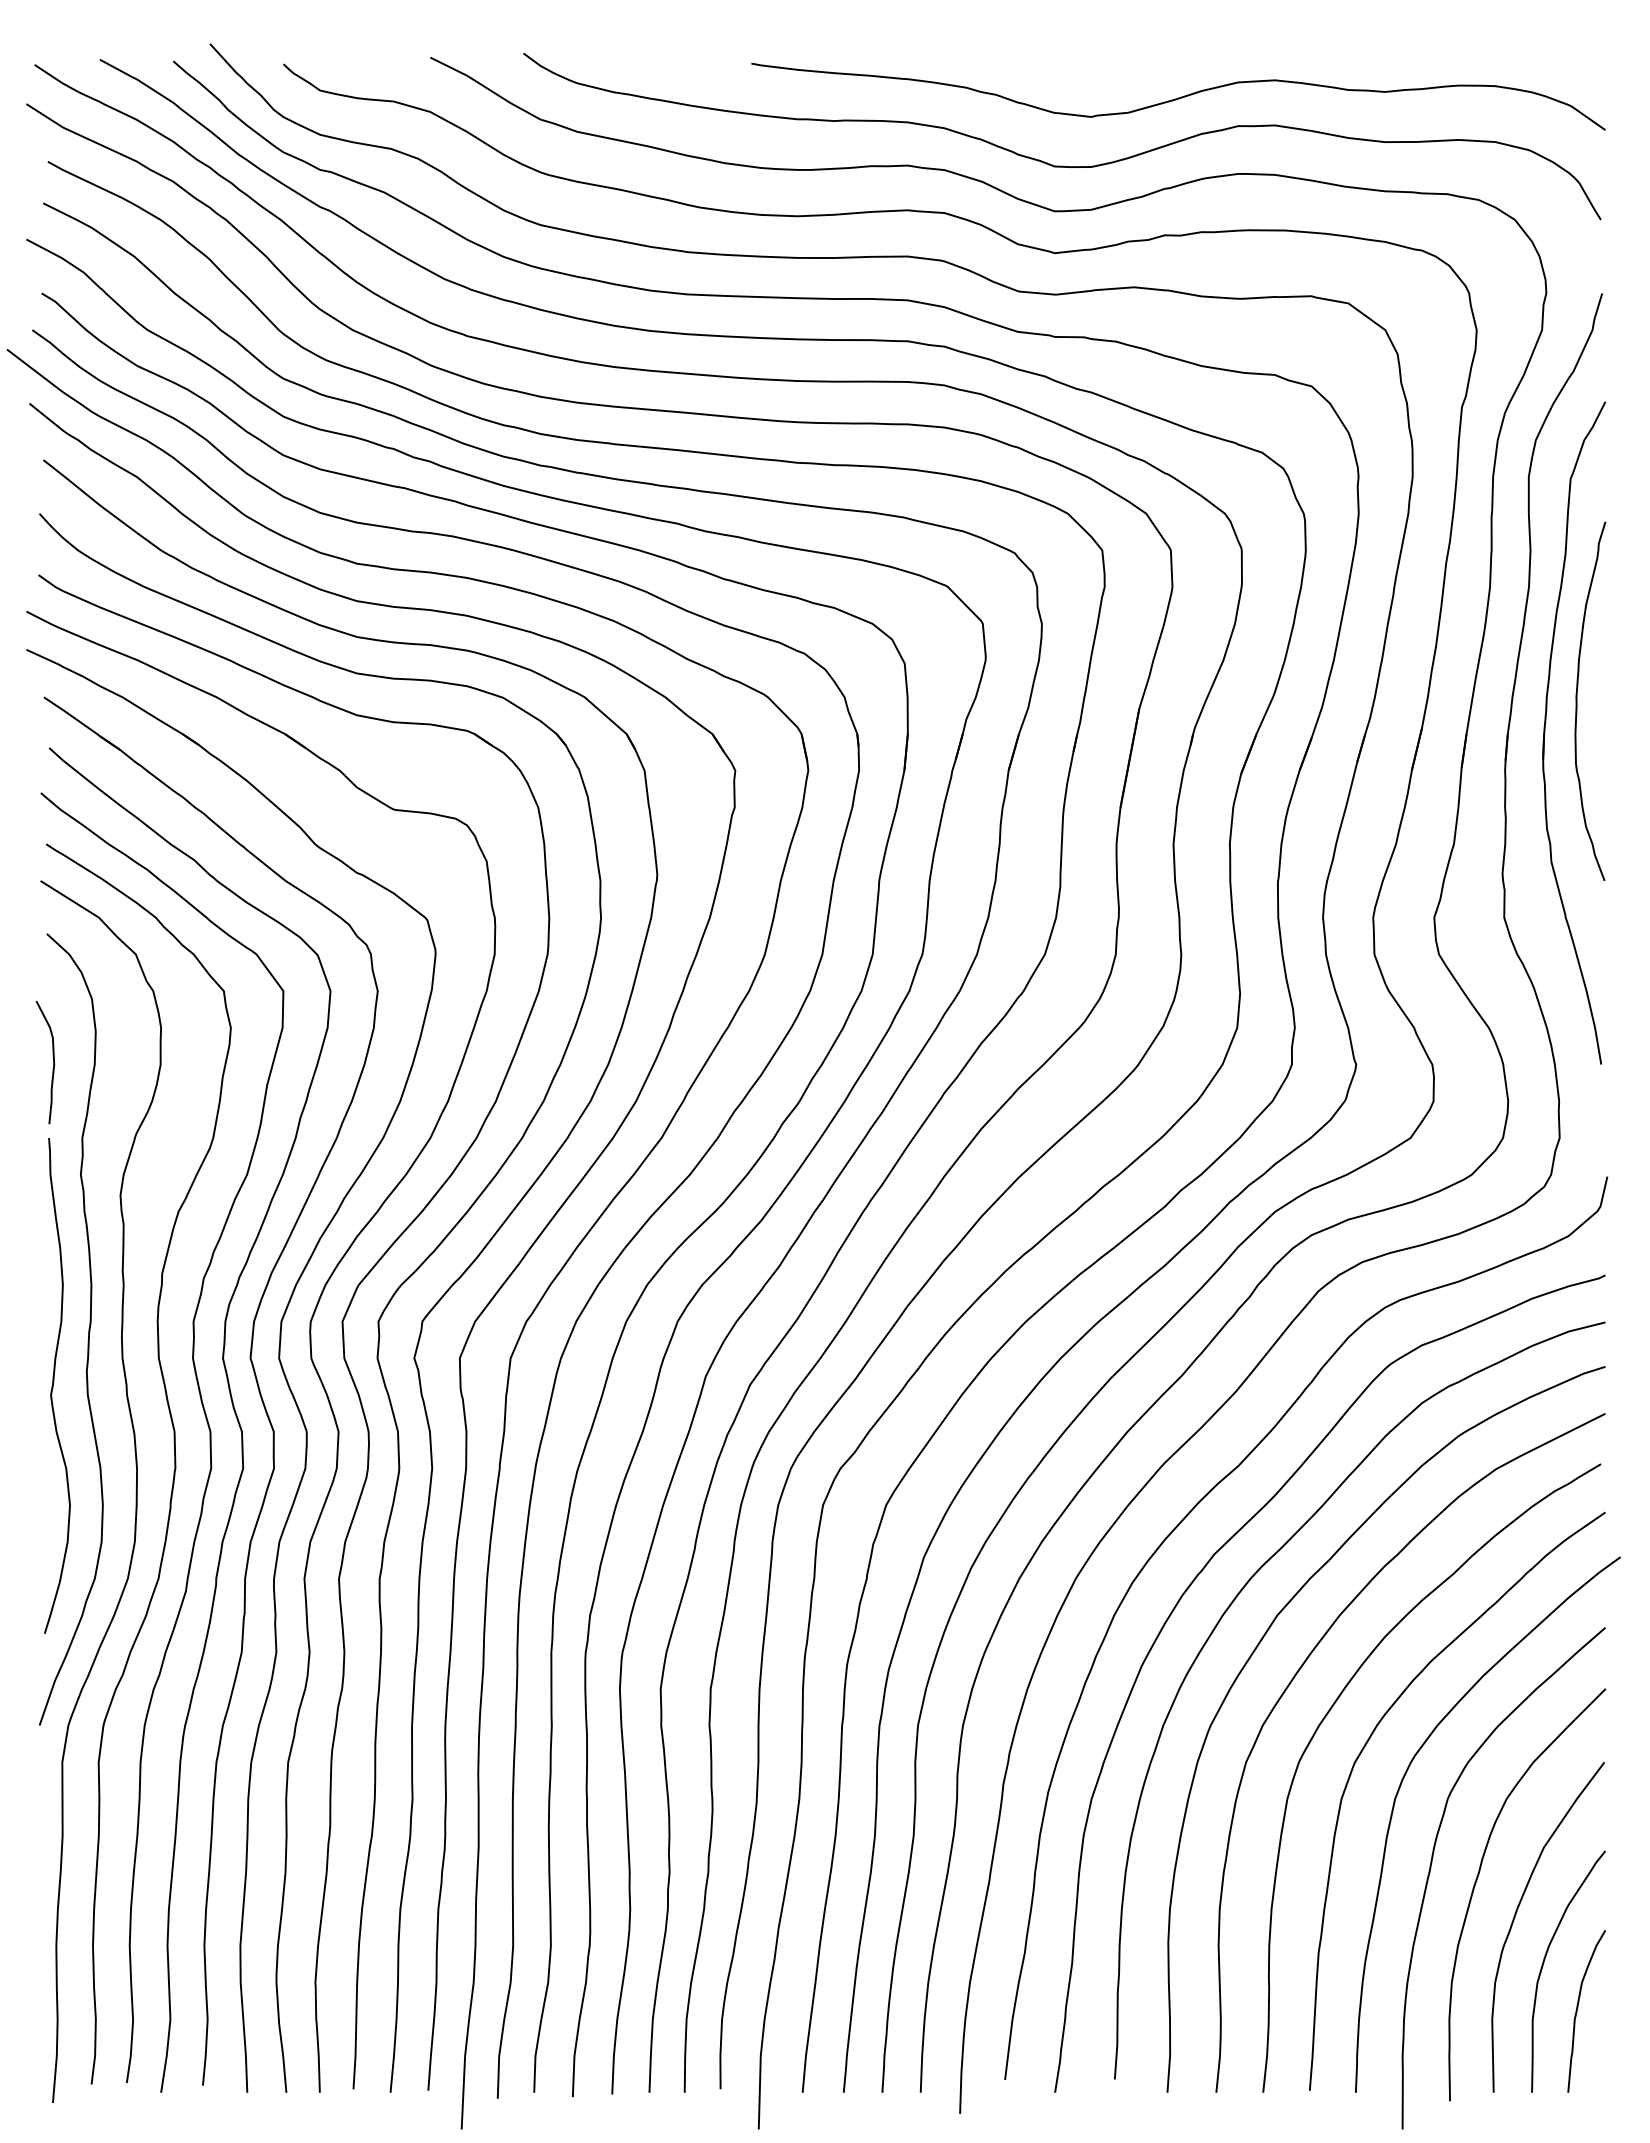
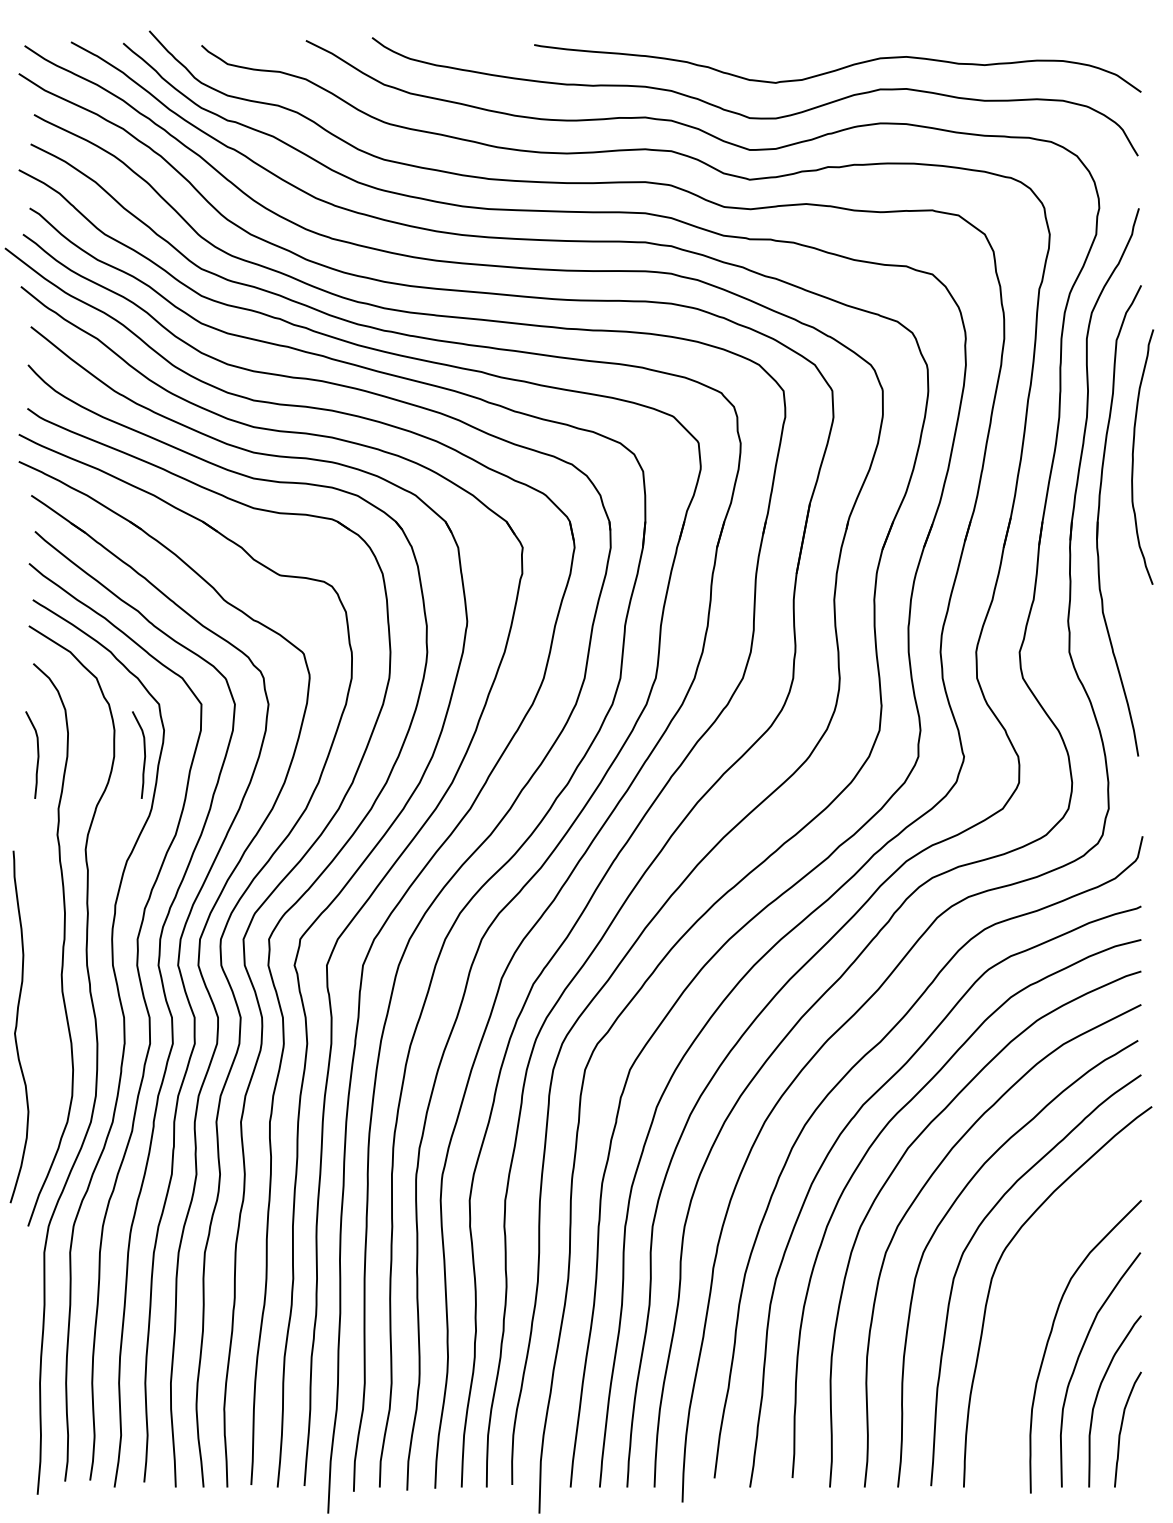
curve: (1577, 700) -> (1133, 456), moved
curve: (203, 1062) -> (144, 755), added
curve: (53, 1385) -> (16, 1026), moved
curve: (1432, 1863) -> (1018, 1324), removed

